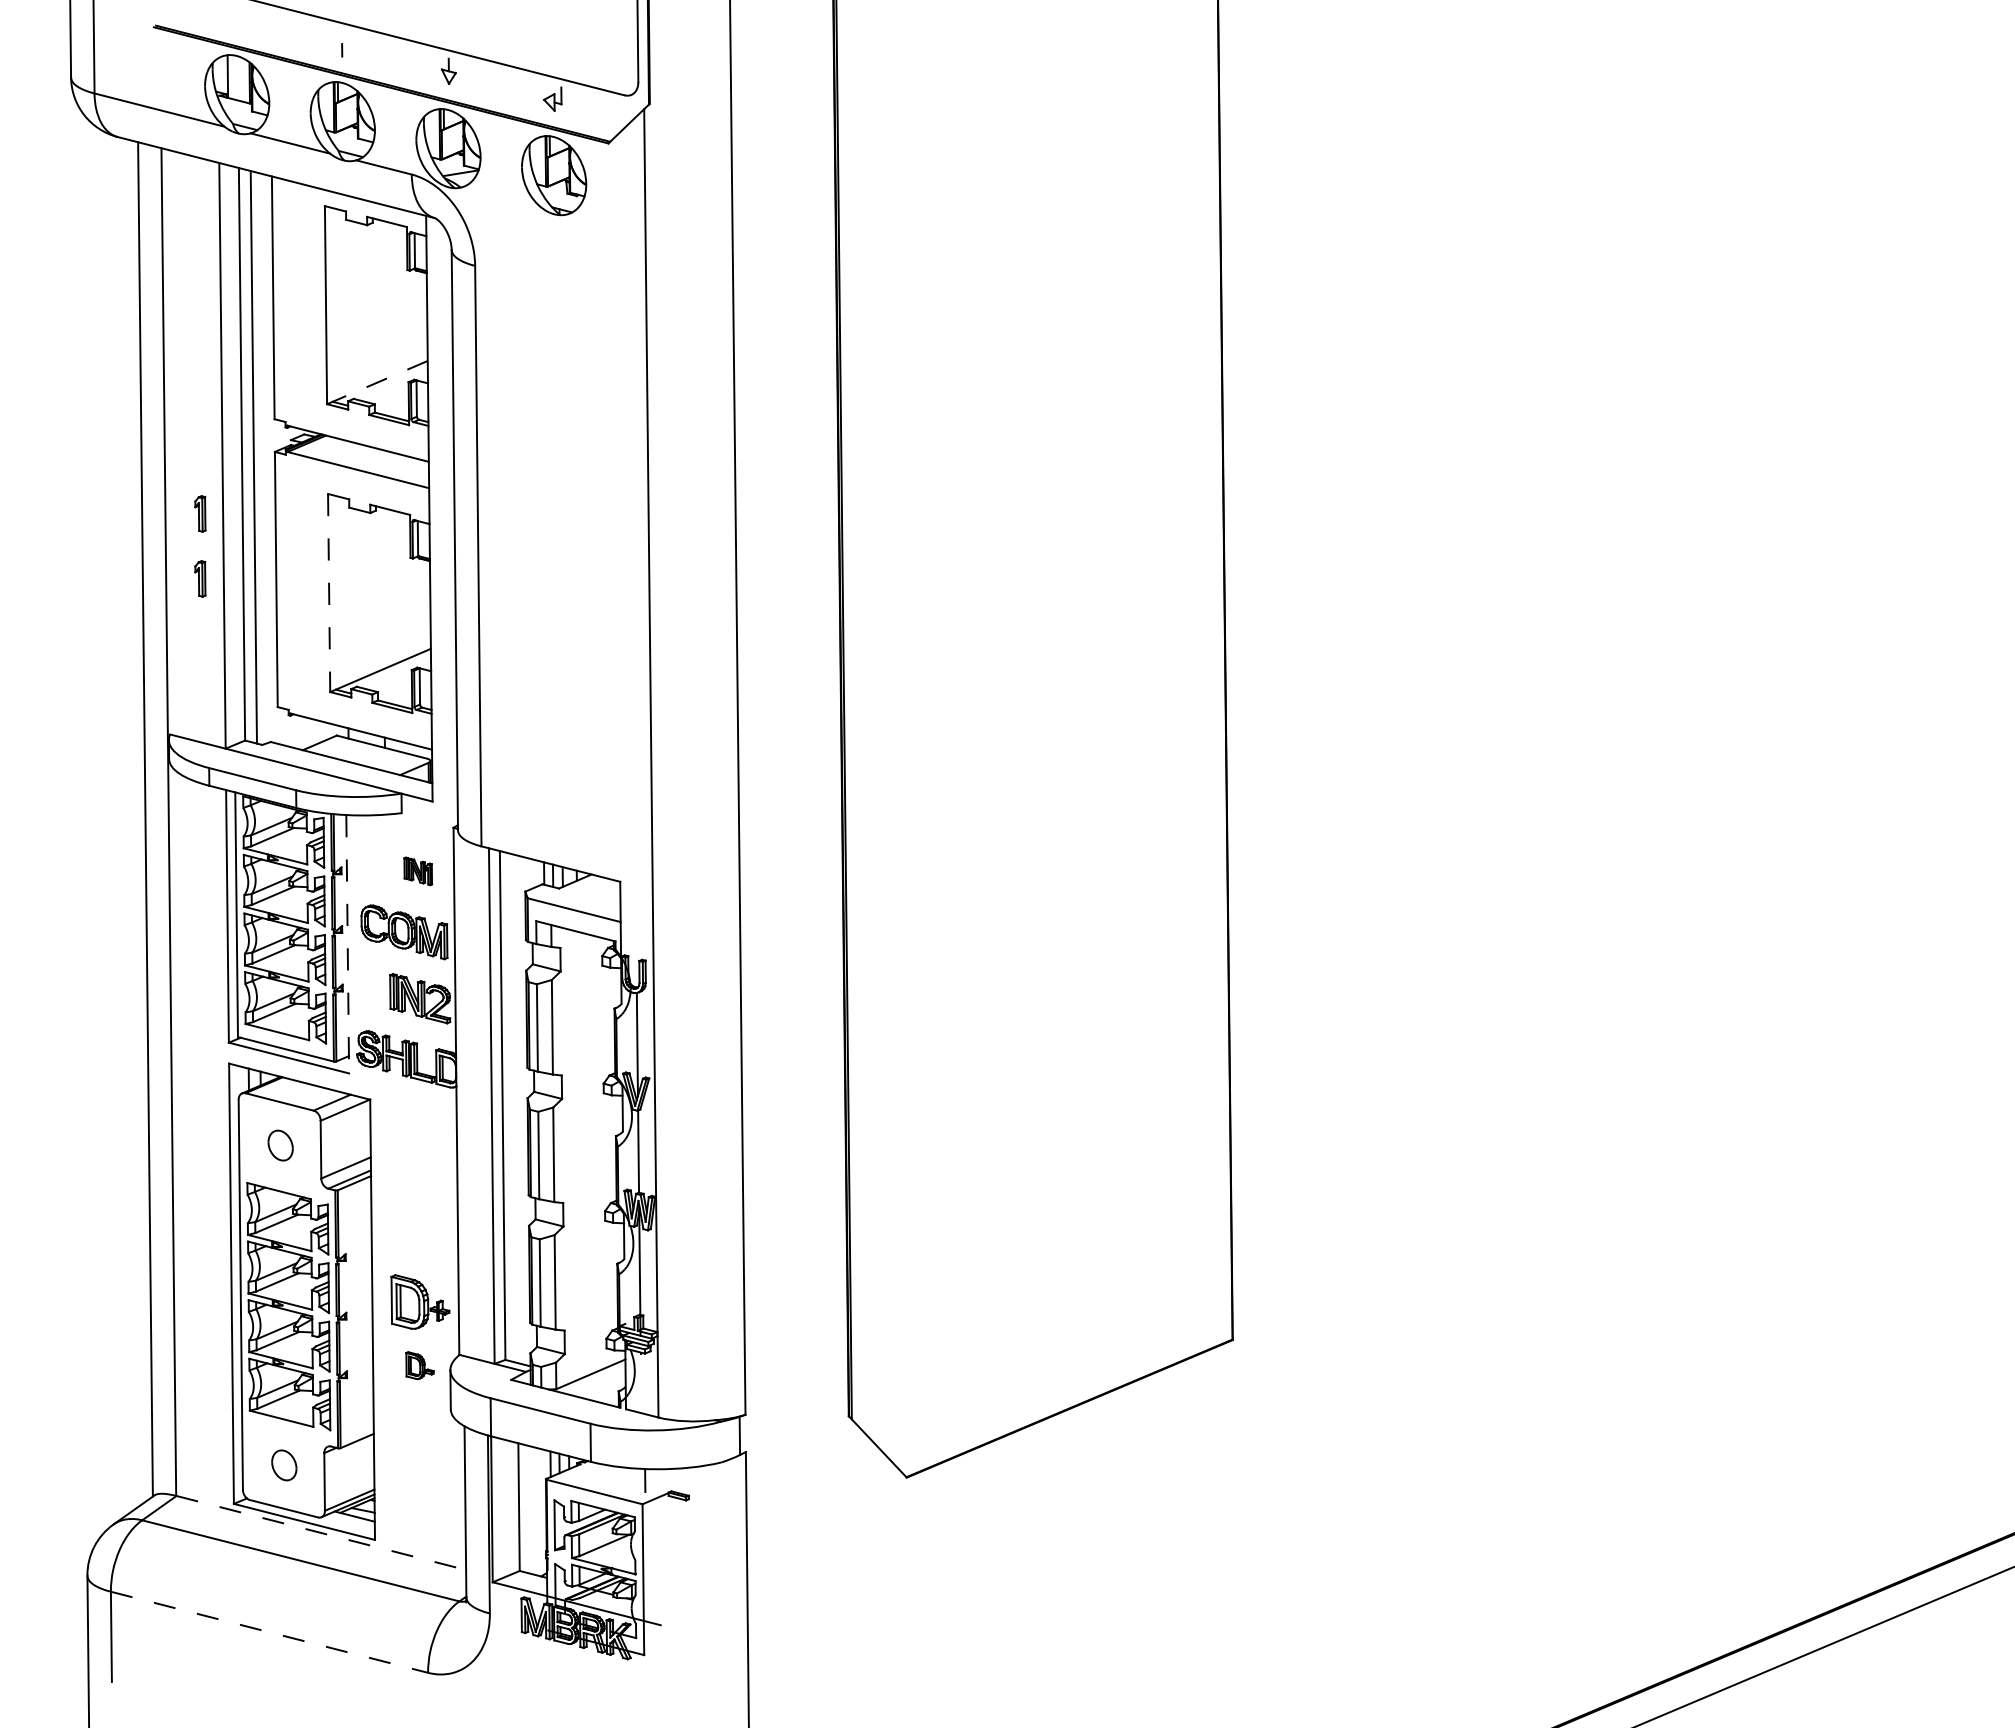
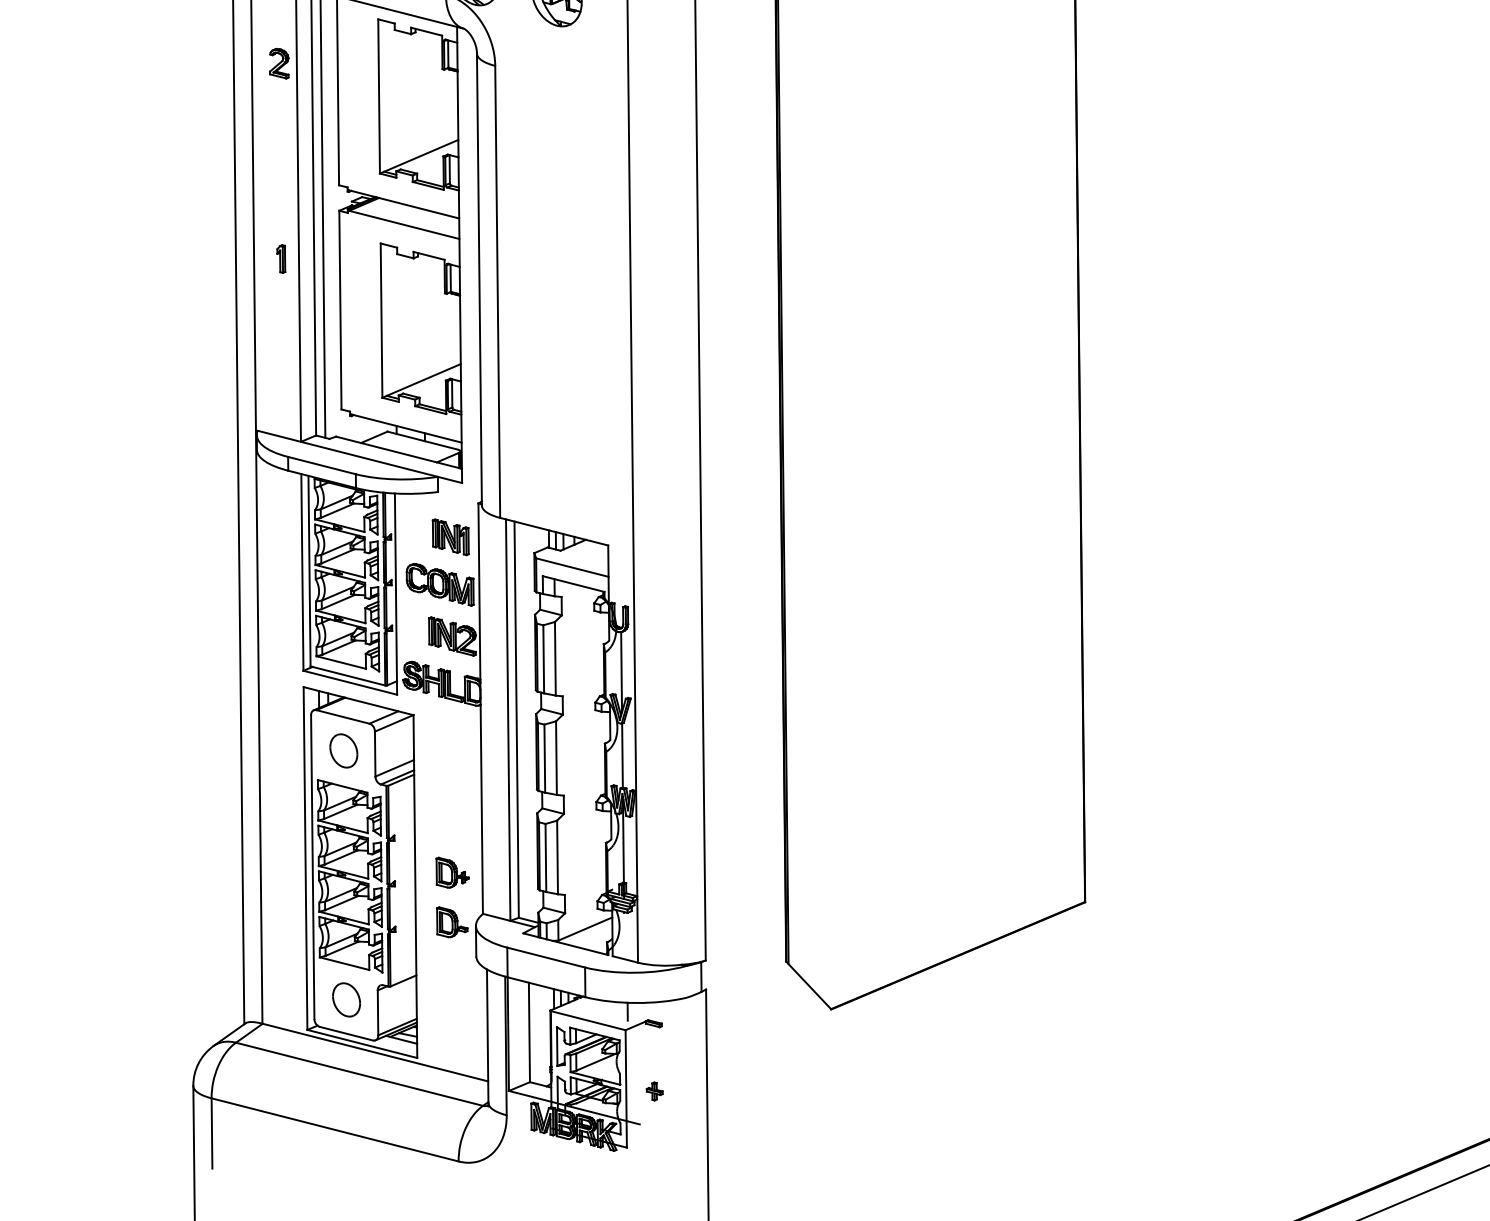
part: (197, 263) -> (279, 64), added
line: (377, 382) -> (419, 156), dashed -> solid
part: (200, 578) -> (281, 309), removed
line: (329, 593) -> (381, 321), dashed -> solid
part: (418, 871) -> (451, 537), size x1.67
line: (347, 944) -> (395, 594), dashed -> solid
part: (280, 1145) -> (343, 750), size x1.43
part: (420, 1301) -> (452, 872), size x0.71
part: (419, 1365) -> (451, 922), size x1.43
part: (284, 1465) -> (346, 1000), size x1.43
line: (321, 1533) -> (375, 1052), dashed -> solid
part: (679, 1582) -> (654, 1091), added
line: (269, 1632) -> (335, 1130), dashed -> solid

